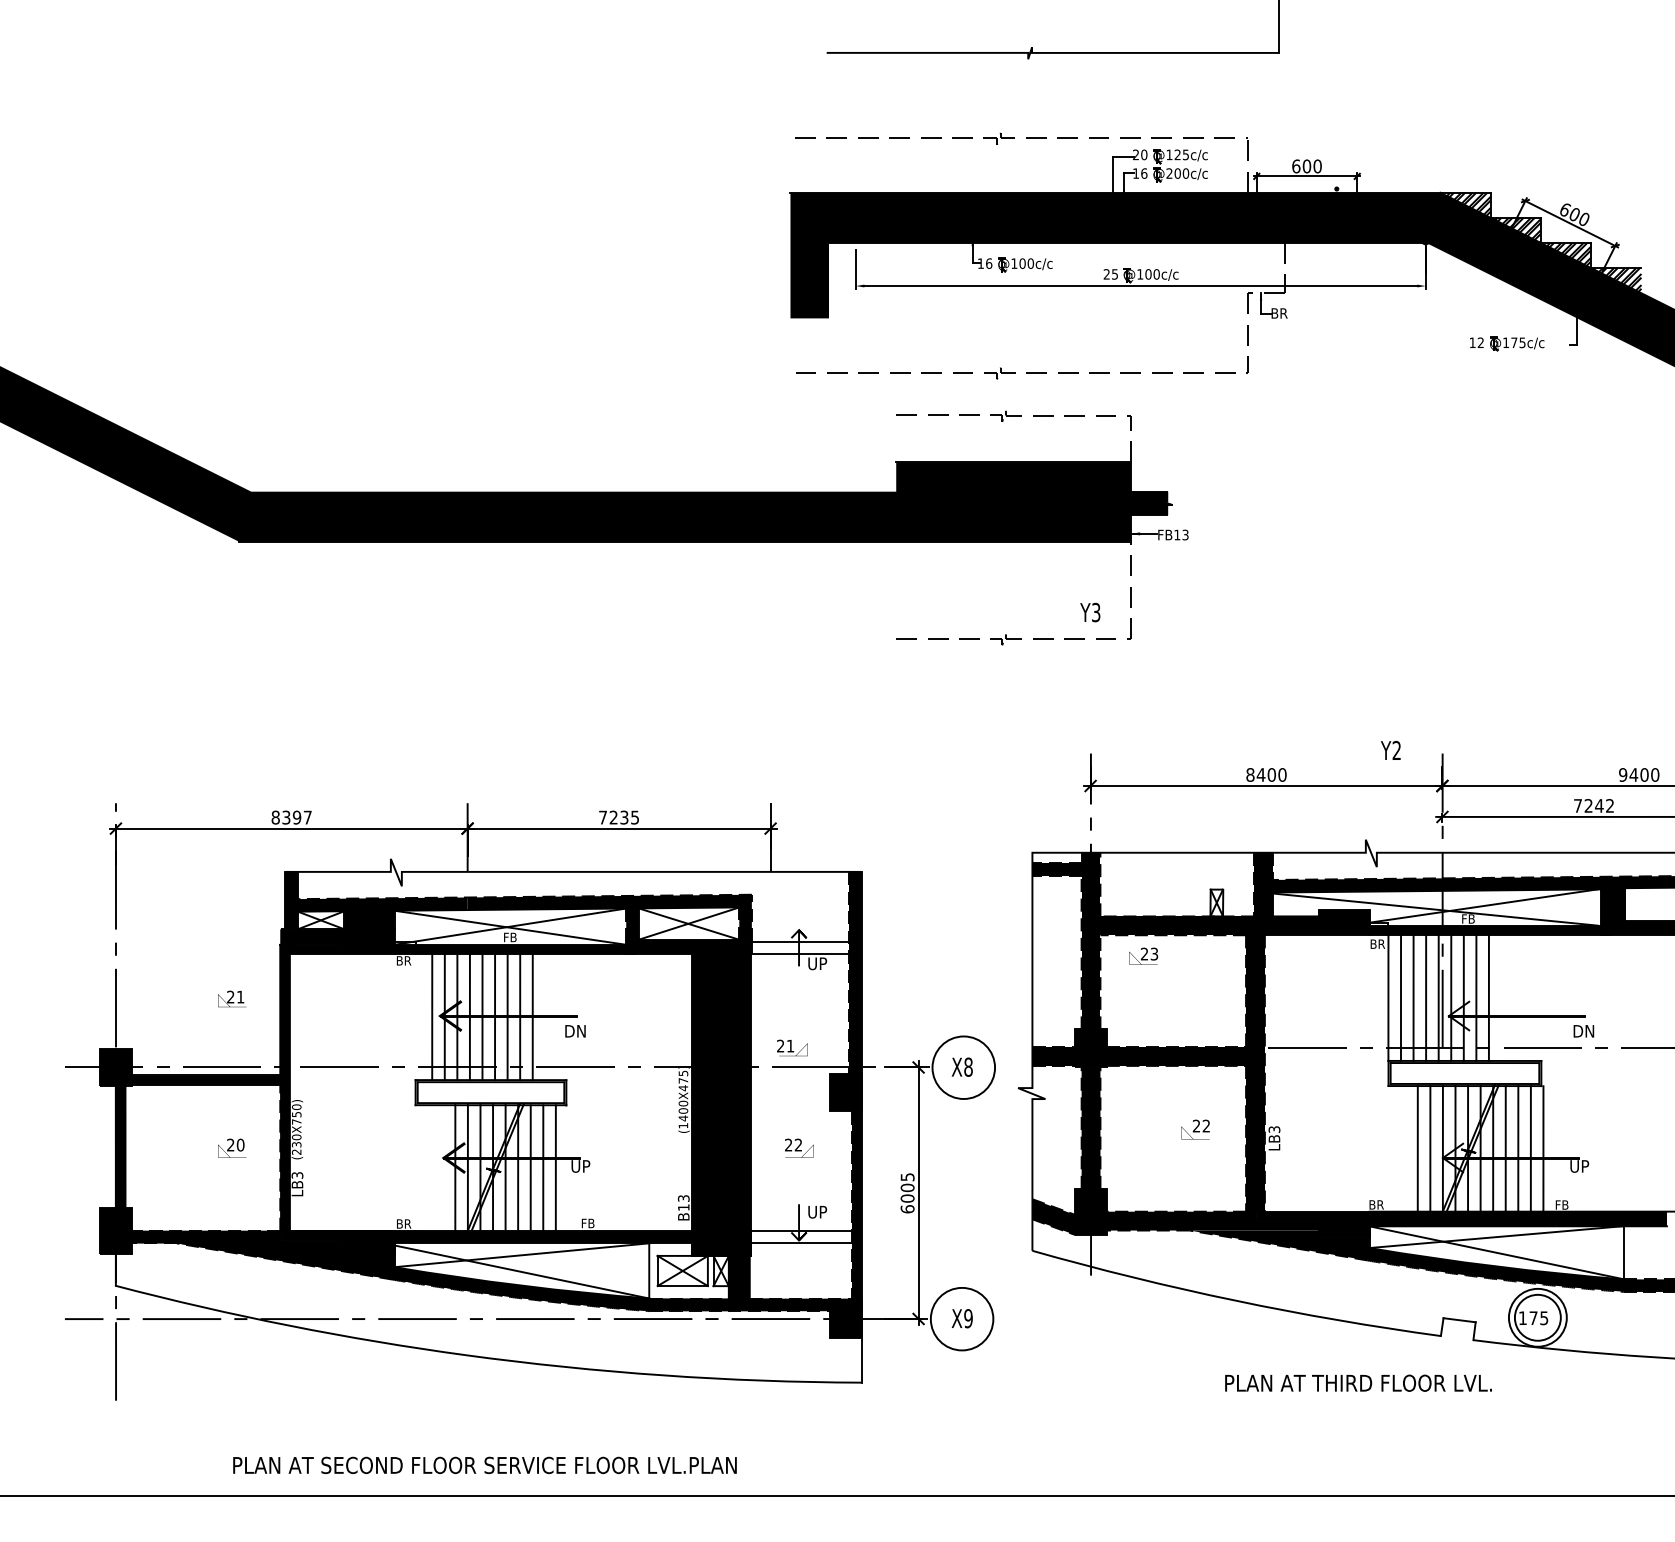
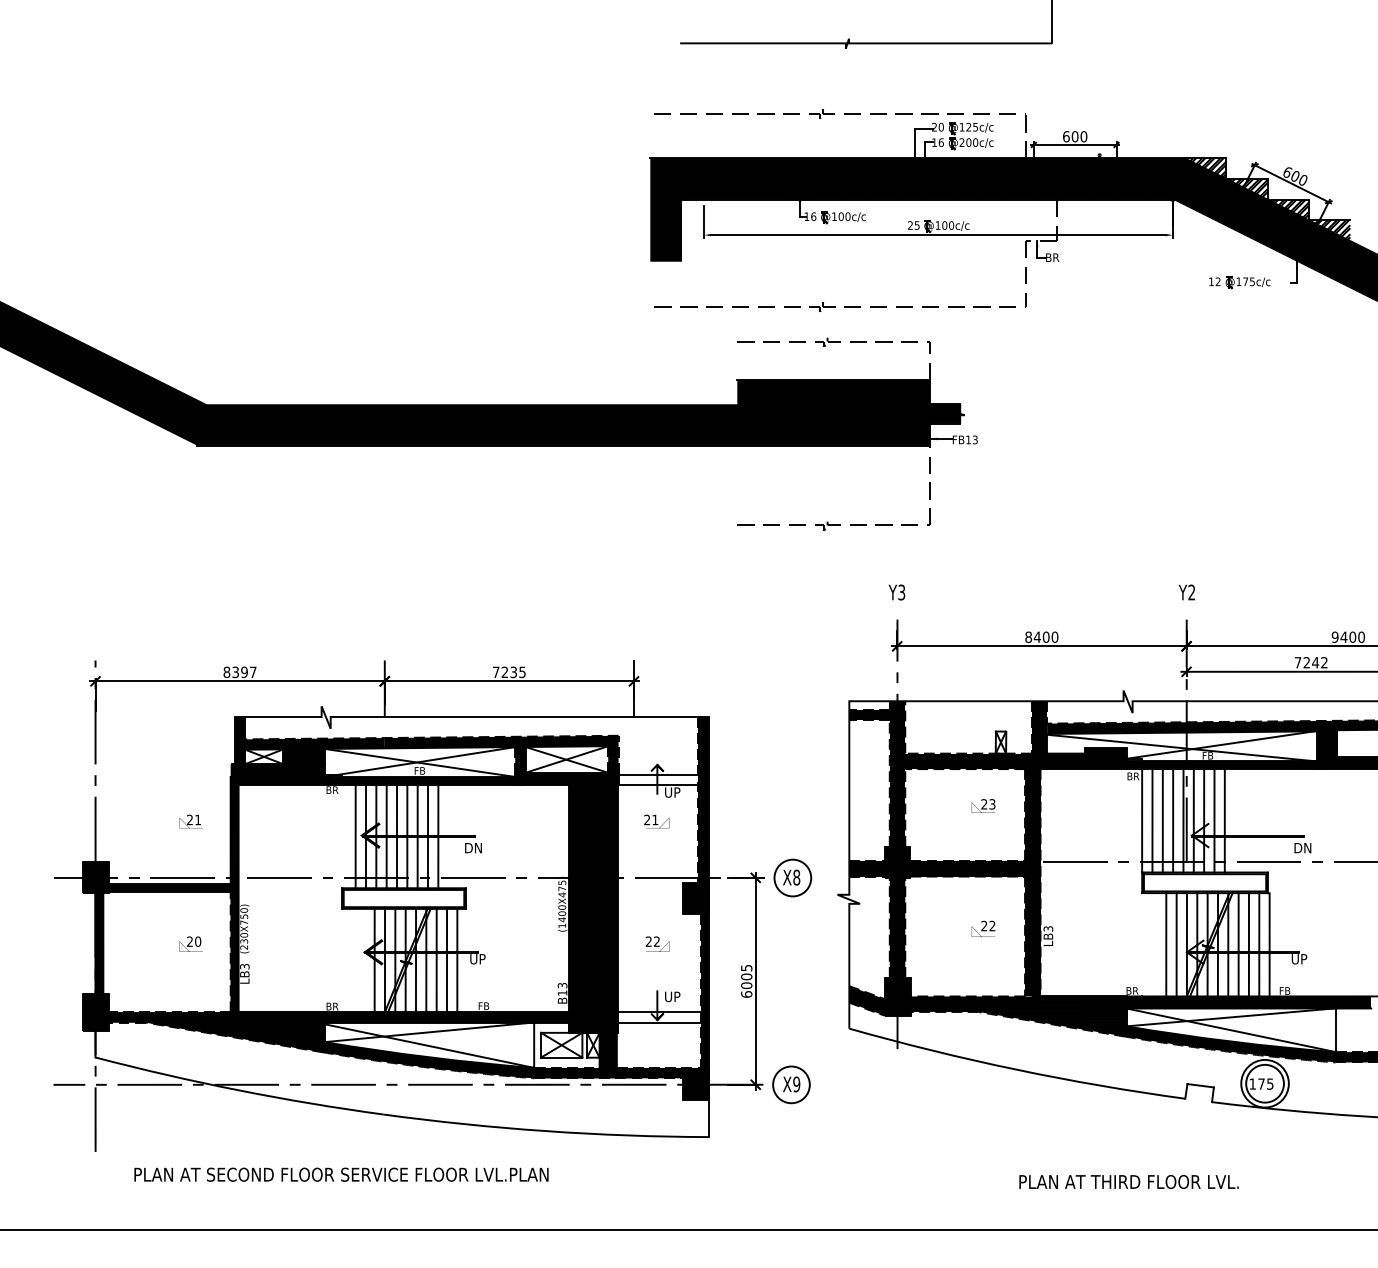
text: (1090, 612) -> (897, 592), moved
text: (1390, 749) -> (1186, 591), moved
text: (1143, 955) -> (983, 805), moved
text: (792, 1047) -> (656, 821), moved
circle: (963, 1067) -> (792, 877), size x0.71
circle: (961, 1318) -> (790, 1084), size x0.71
text: (1358, 1382) -> (1129, 1181), moved
text: (484, 1464) -> (341, 1173), moved

